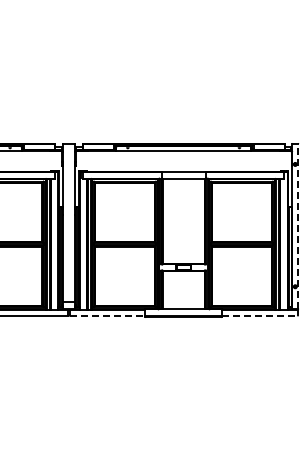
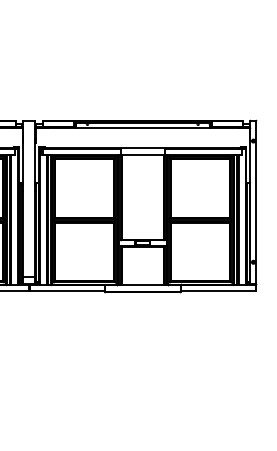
line: (298, 225) -> (256, 201), dashed -> solid
line: (107, 315) -> (67, 290), dashed -> solid
line: (259, 315) -> (217, 290), dashed -> solid

